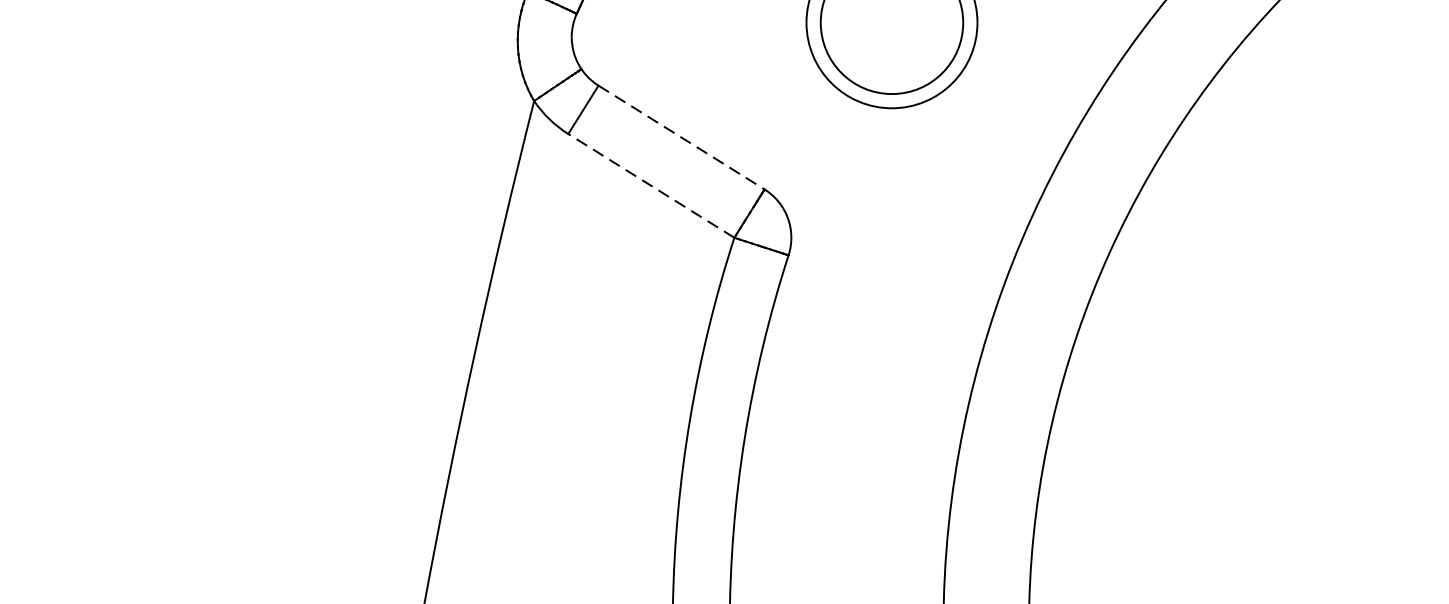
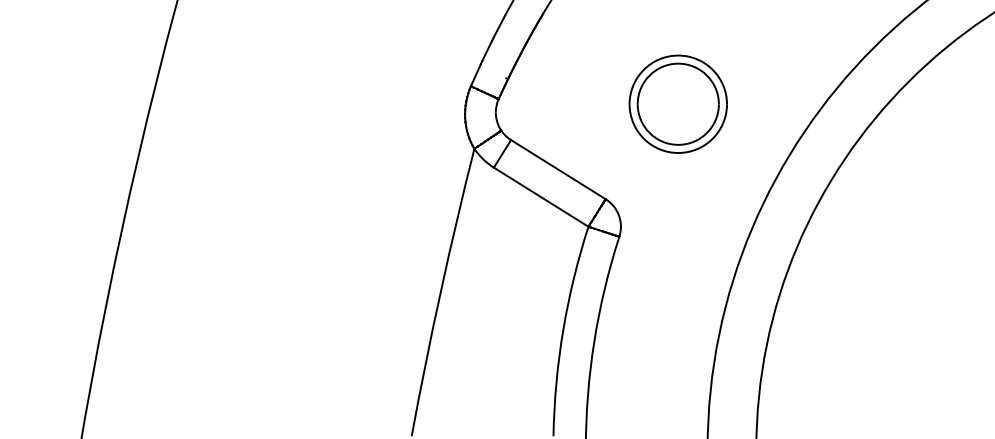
line: (681, 137) -> (558, 169), dashed -> solid
line: (651, 186) -> (541, 197), dashed -> solid

